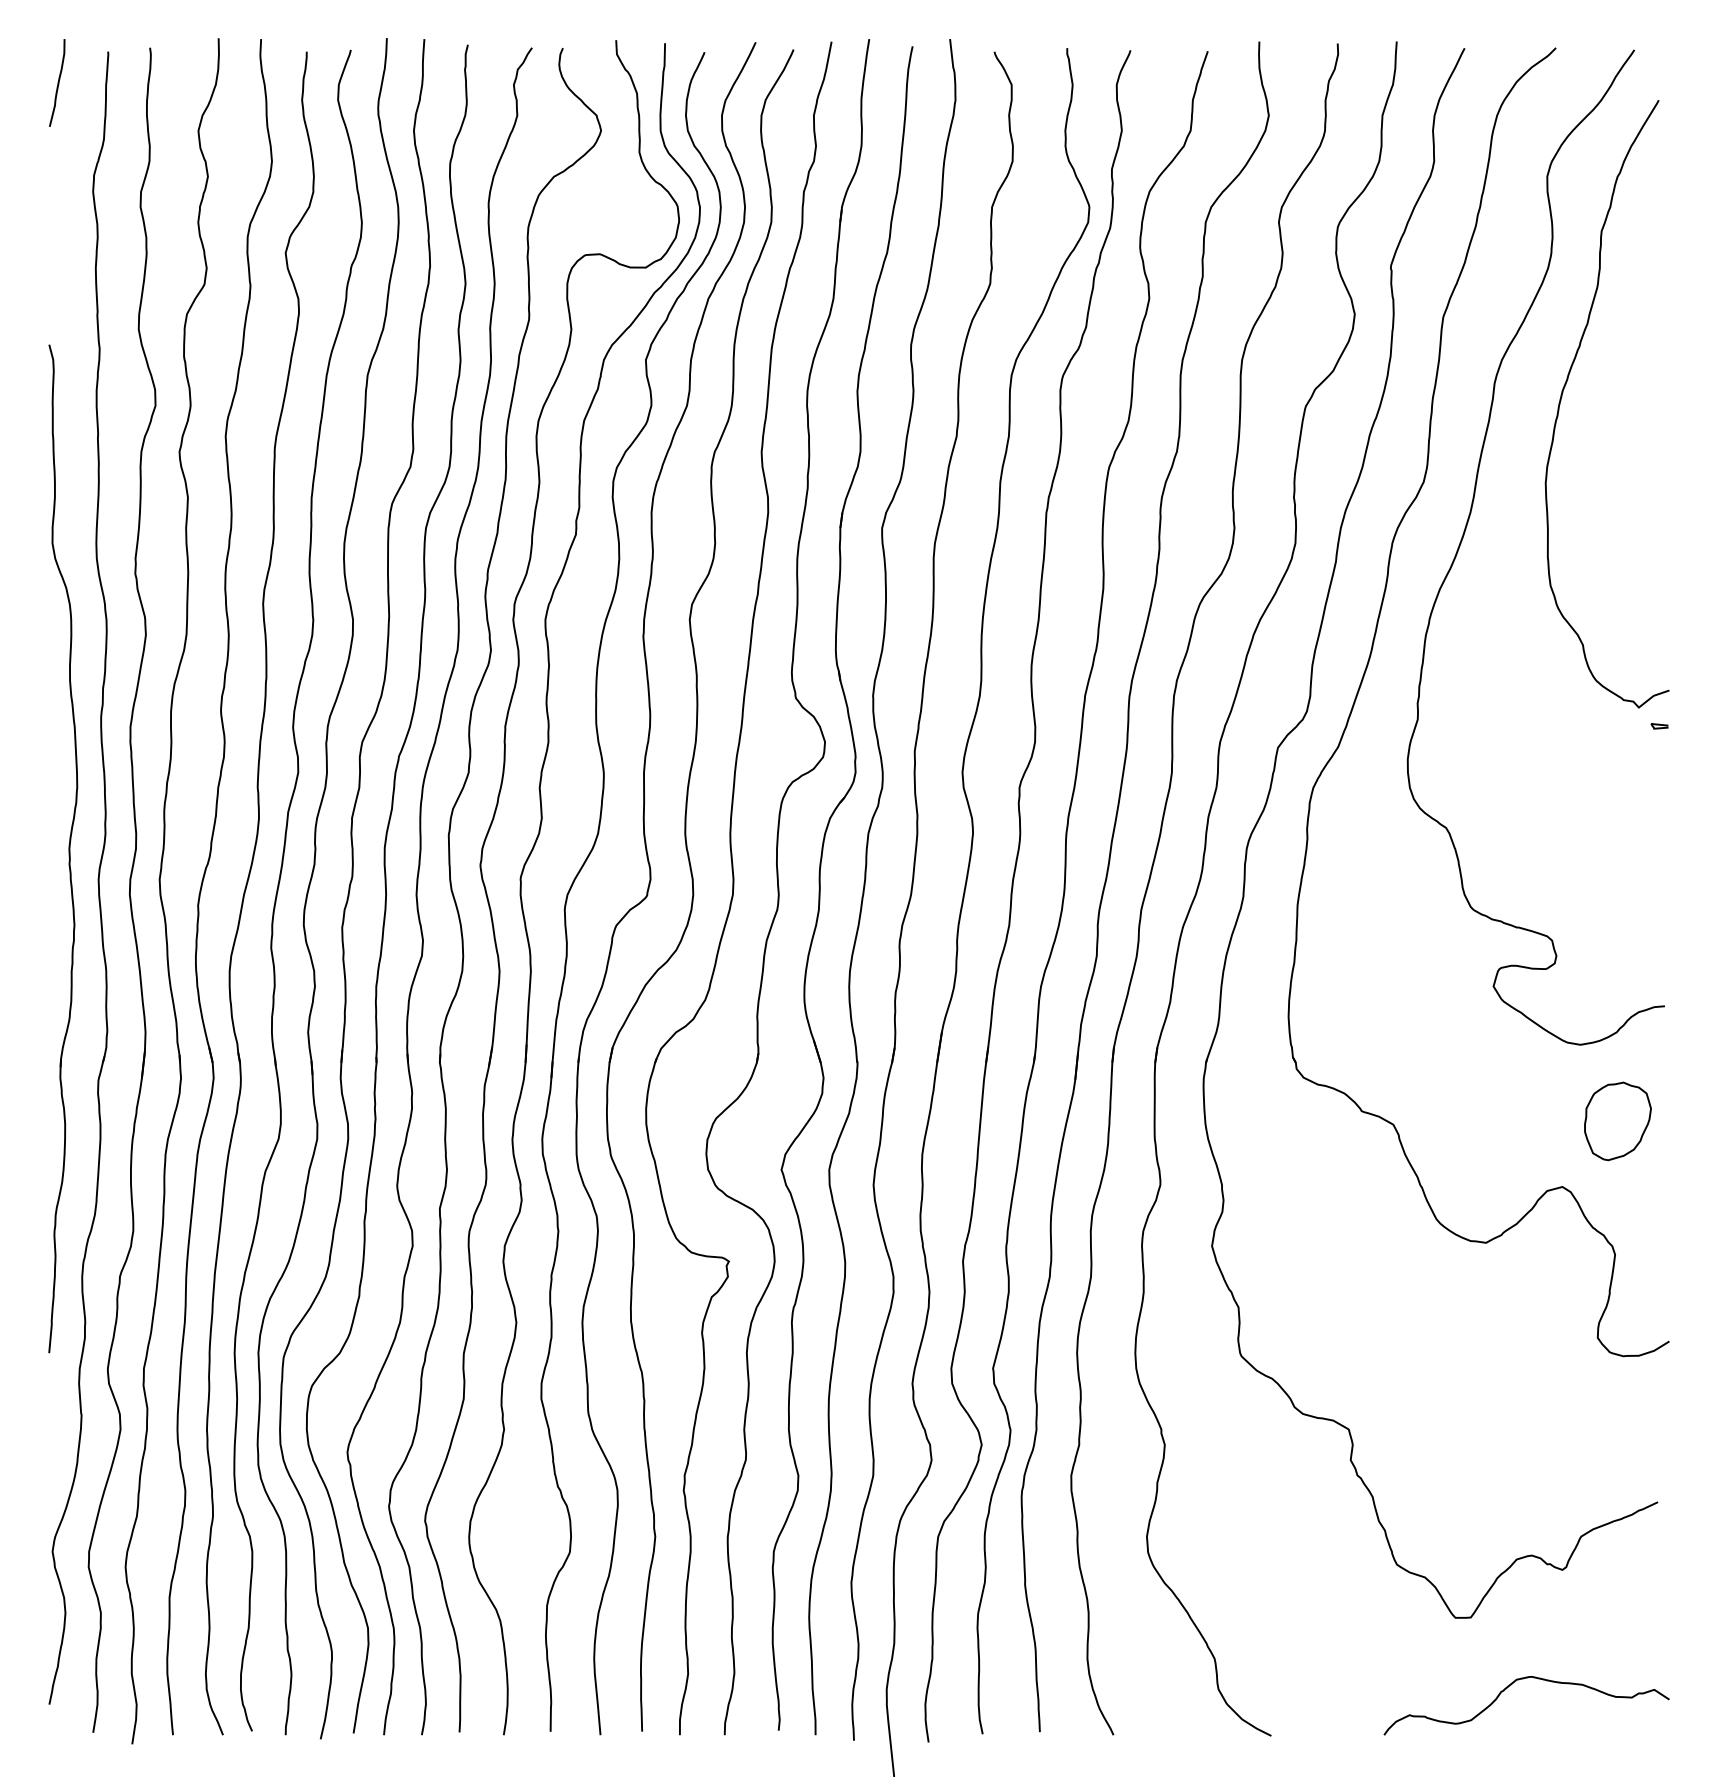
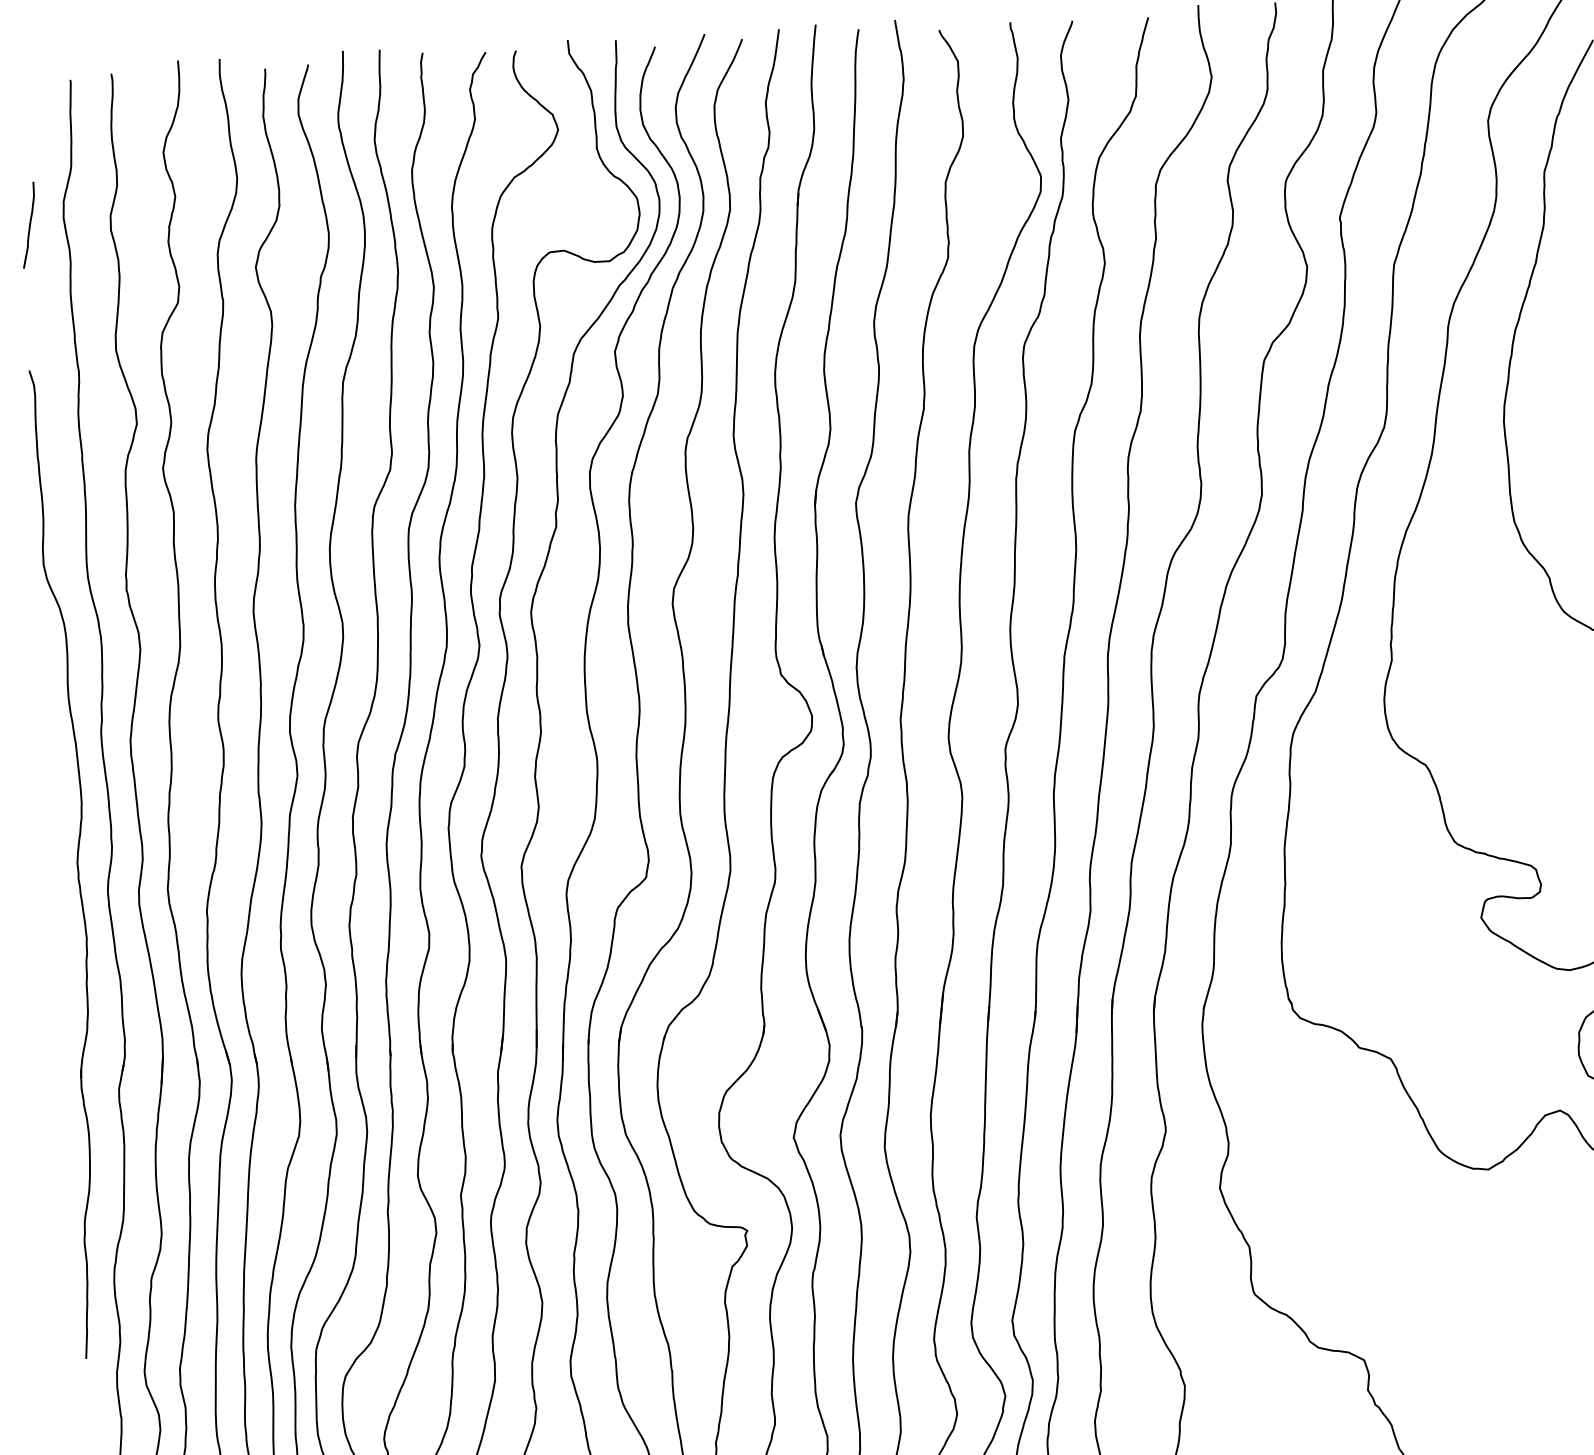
curve: (57, 82) -> (28, 224), moved

